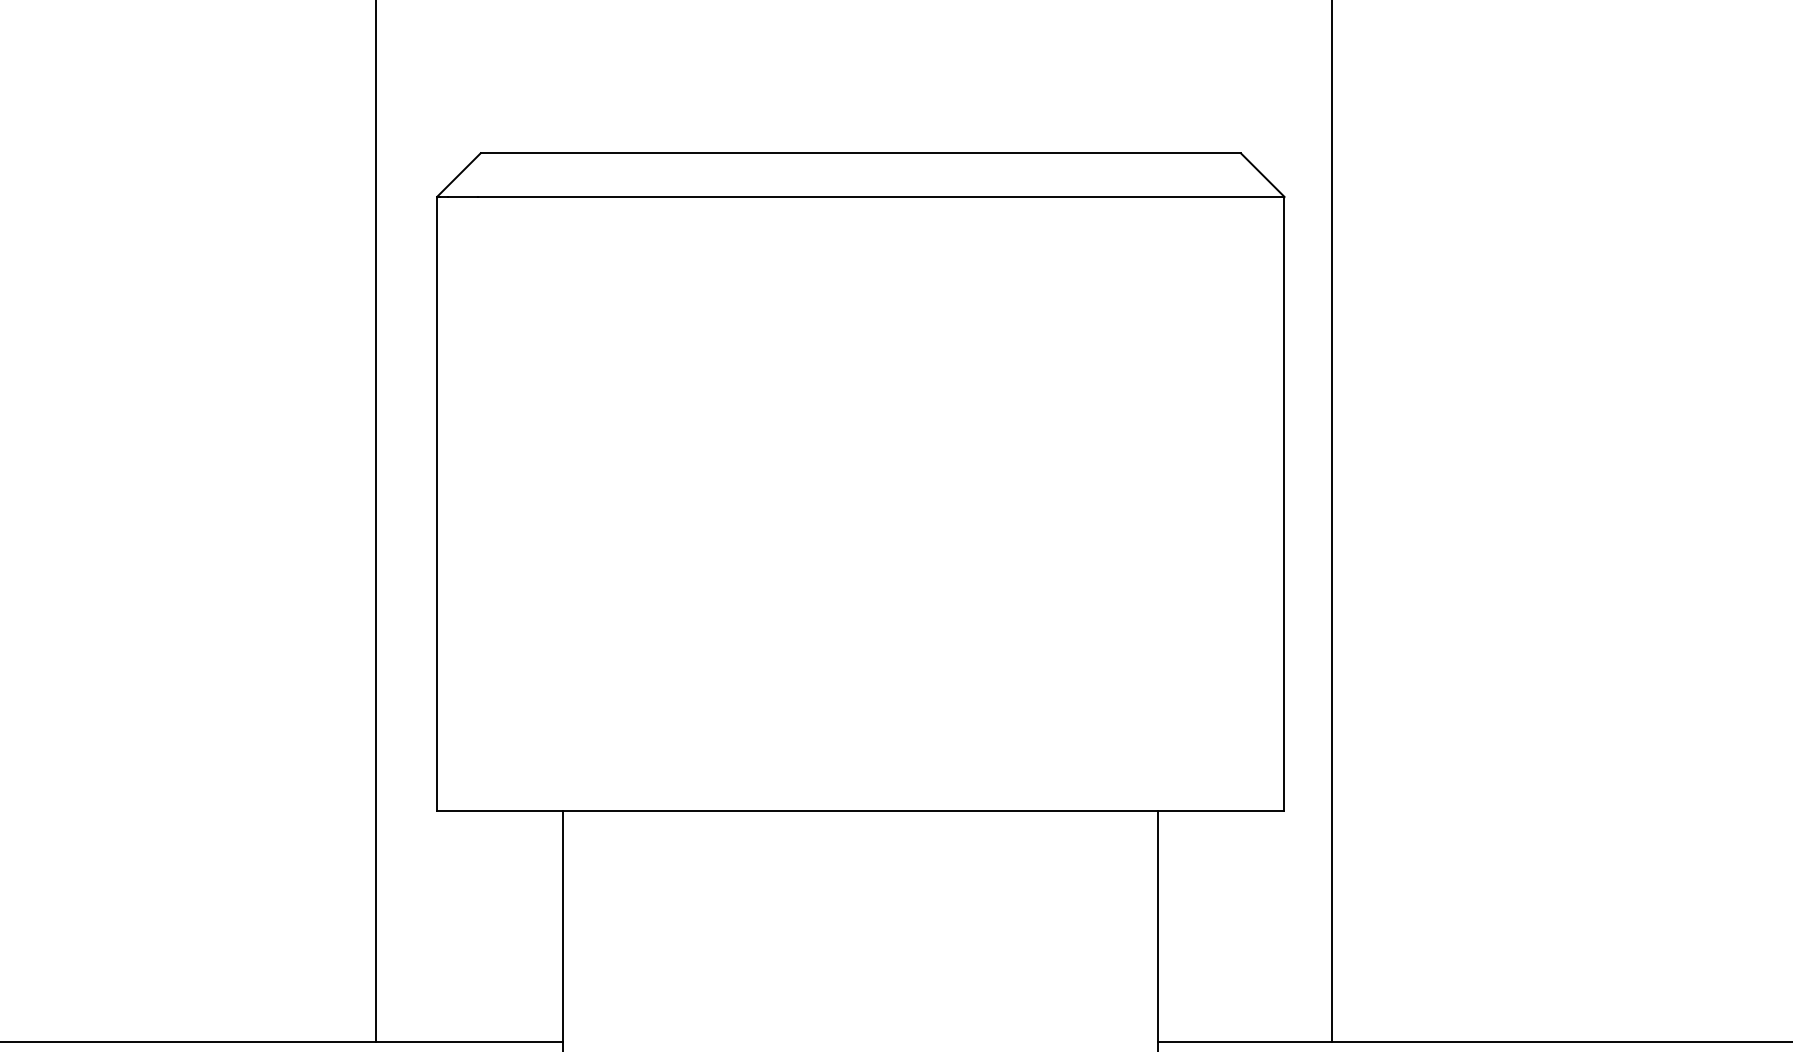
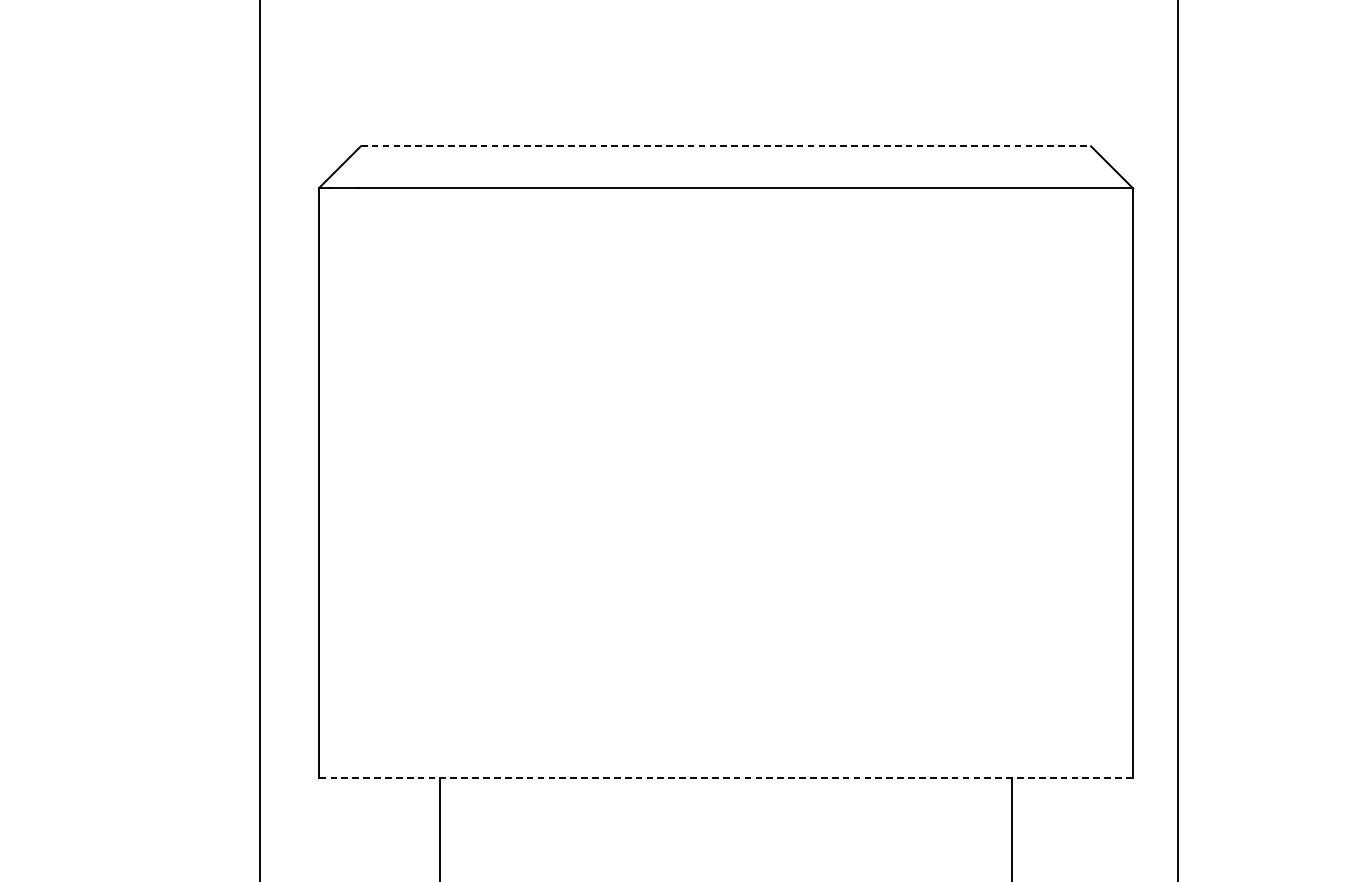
line: (861, 153) -> (726, 146), solid -> dashed
line: (860, 811) -> (725, 778), solid -> dashed

